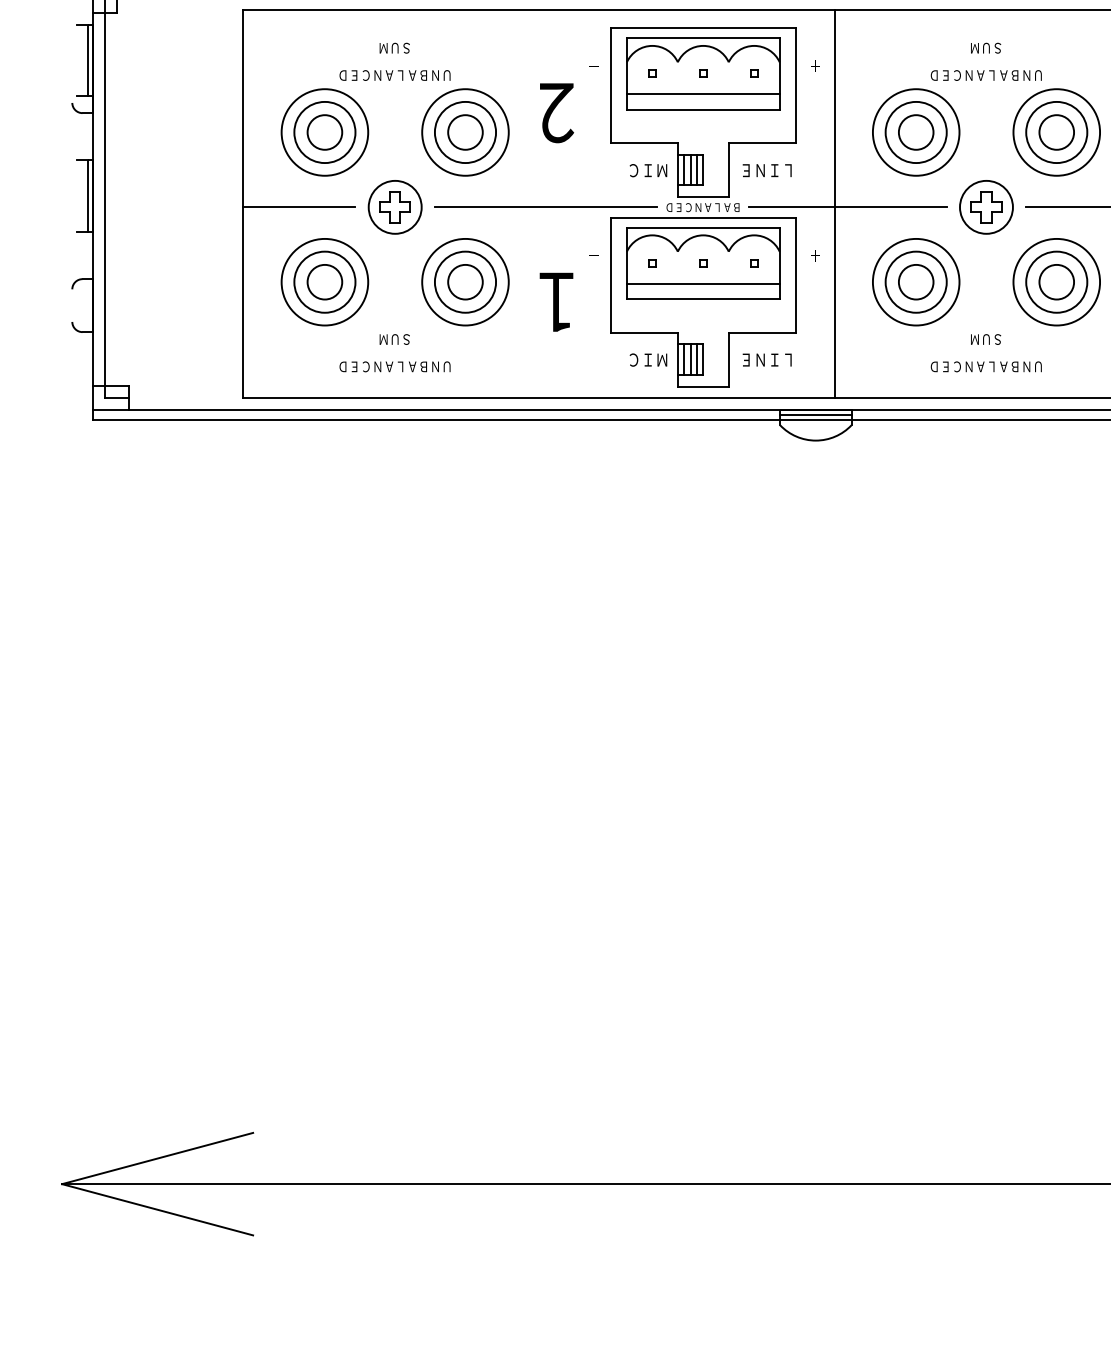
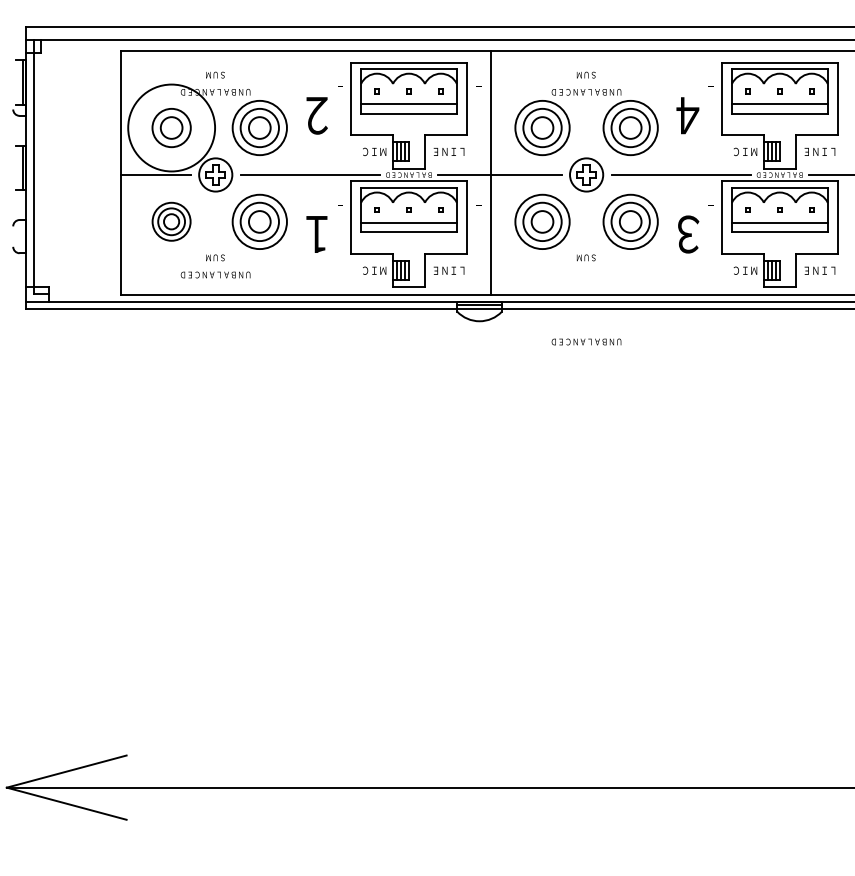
circle: (324, 131) -> (171, 127), size x1.6
part: (324, 281) -> (171, 221), size x0.7
text: (986, 366) -> (586, 341), moved

